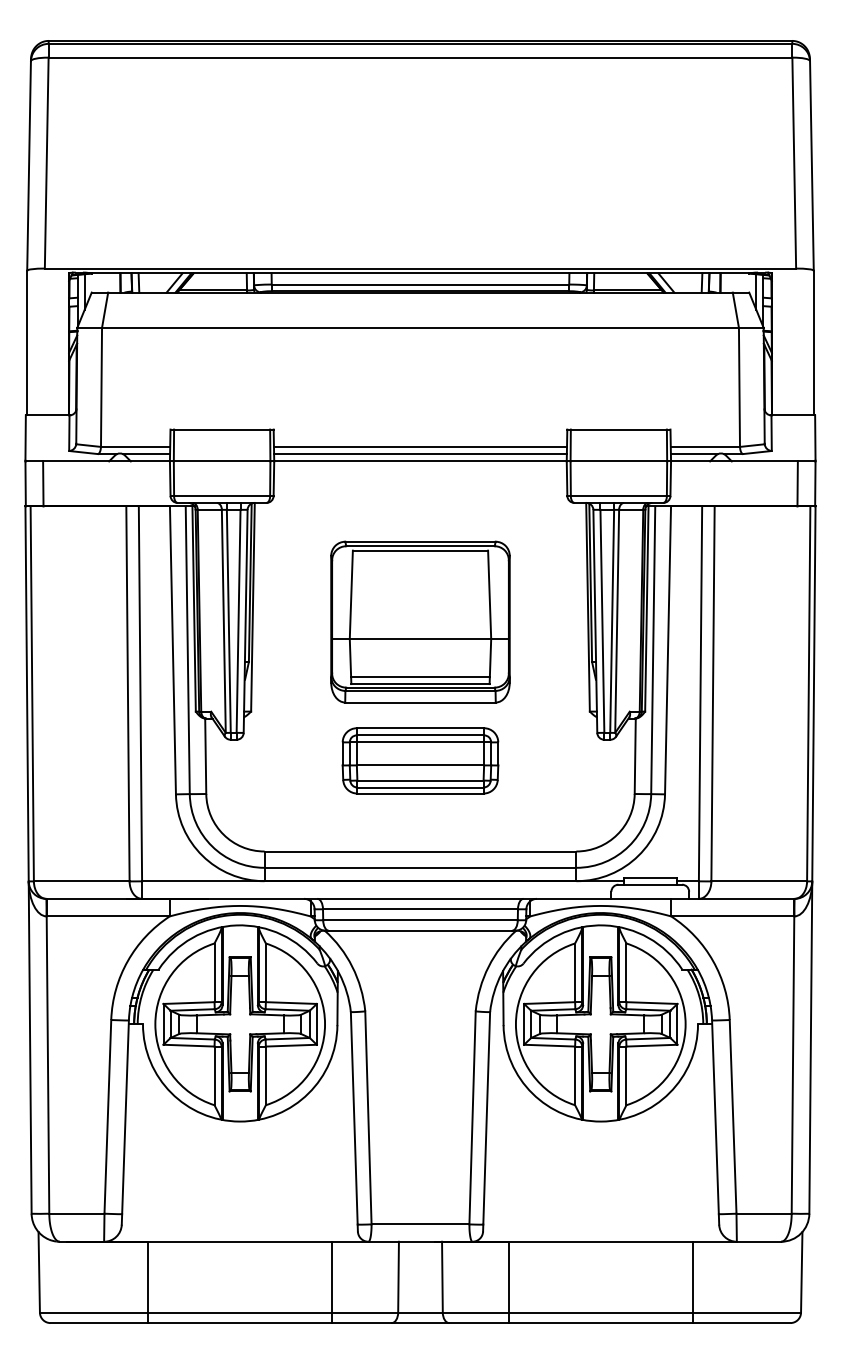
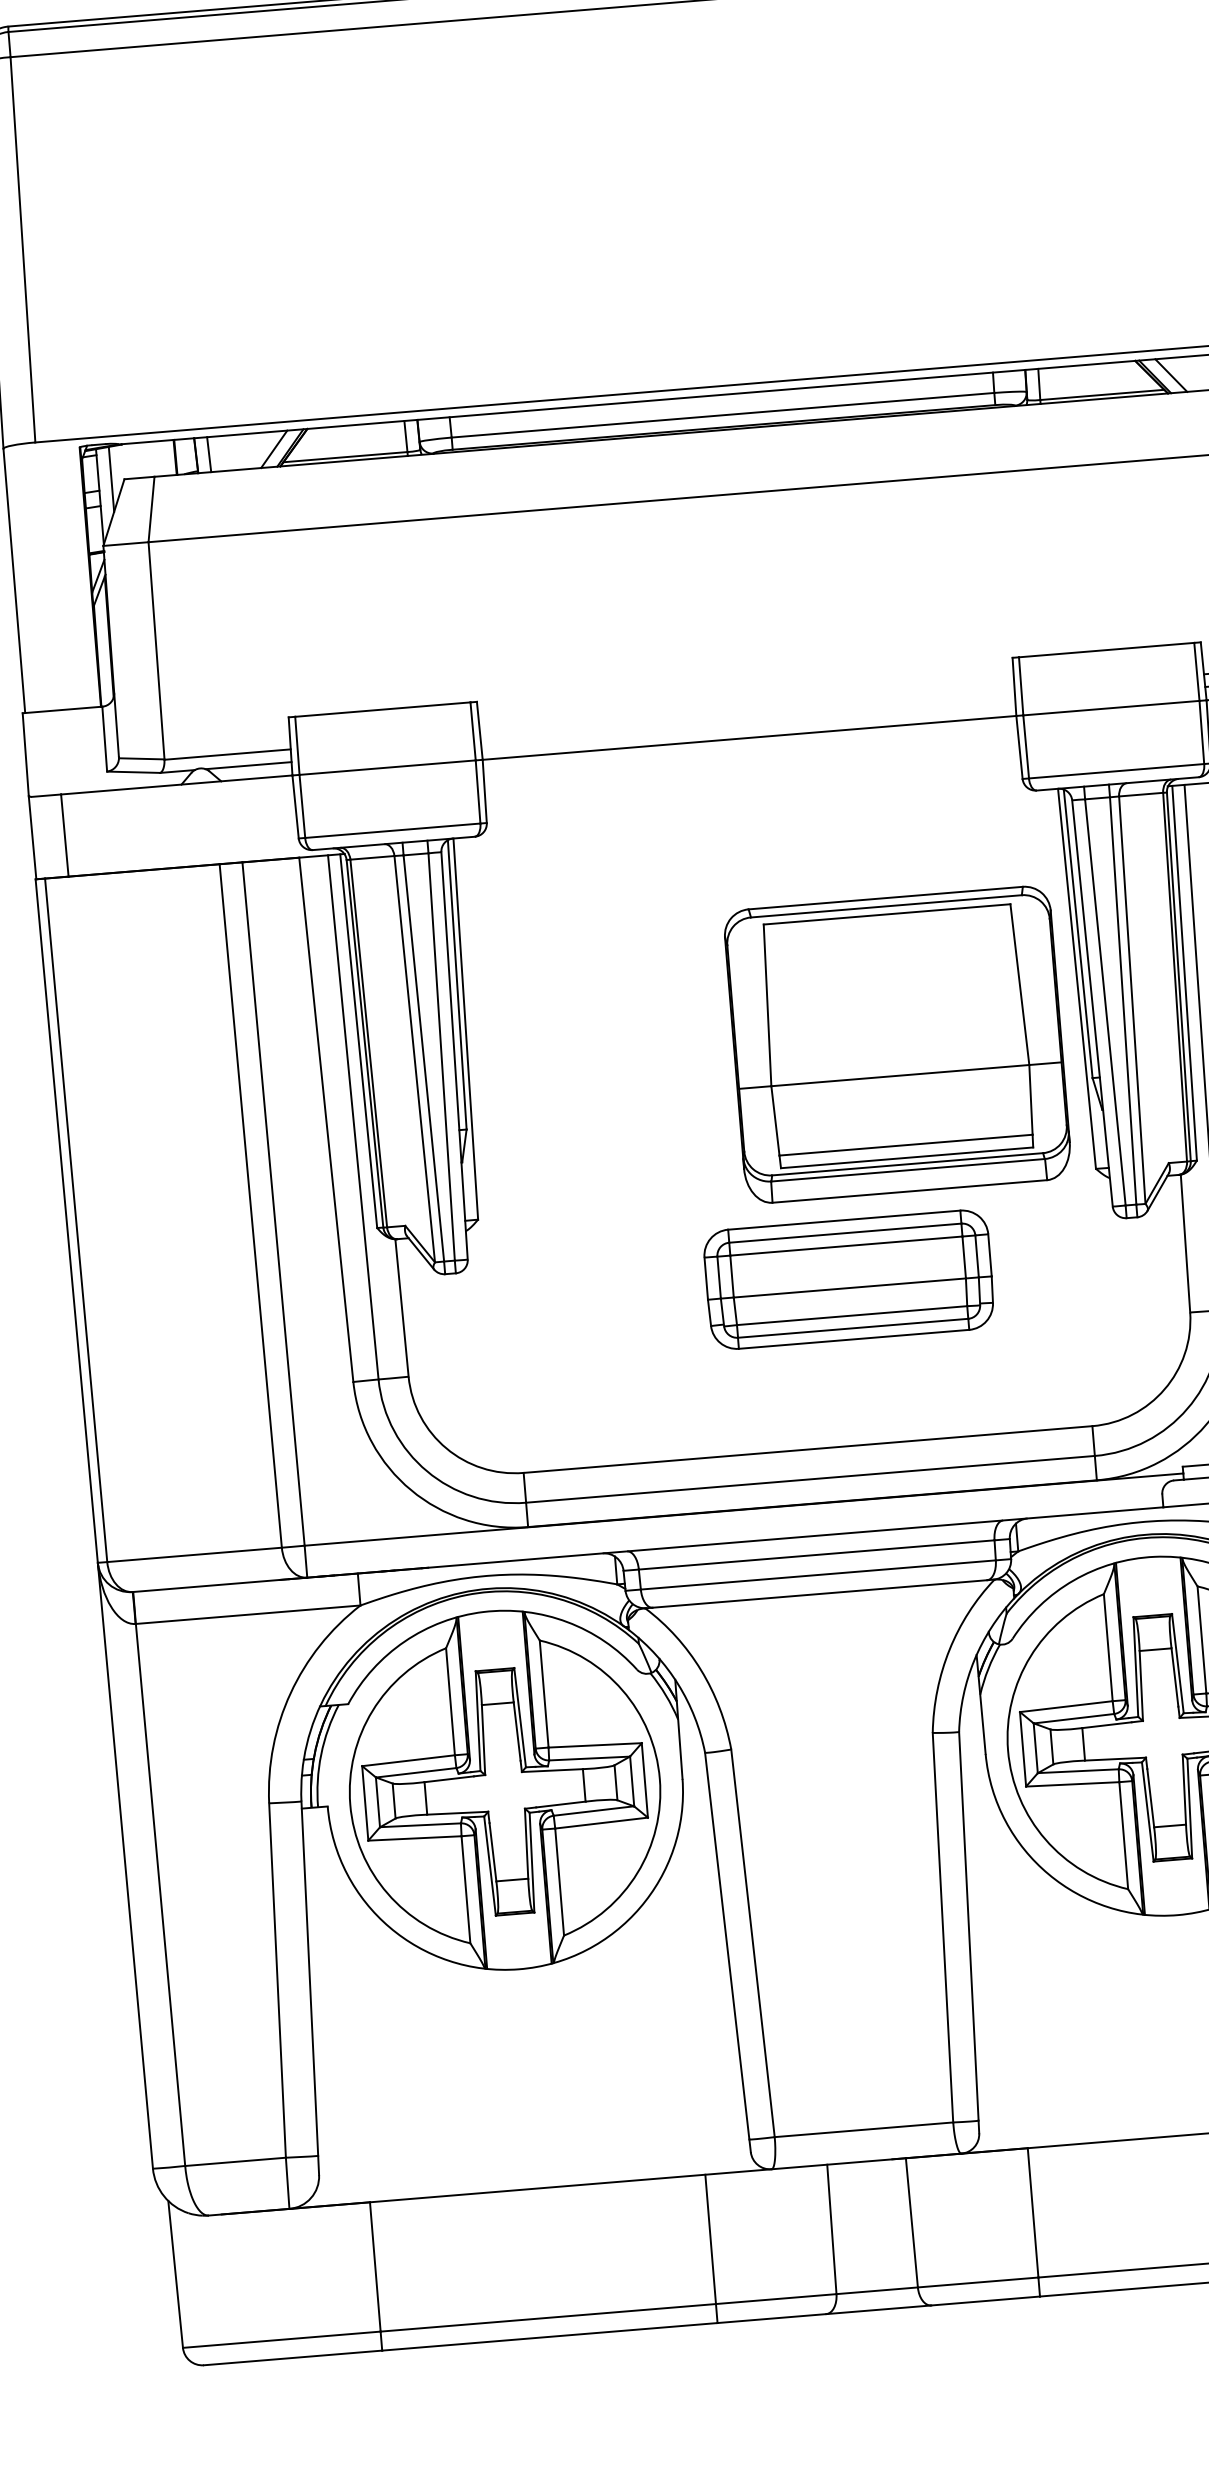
line: (420, 447) -> (747, 712), removed
line: (420, 454) -> (748, 725), removed
part: (420, 621) -> (897, 1043), moved
part: (420, 760) -> (849, 1279), moved

